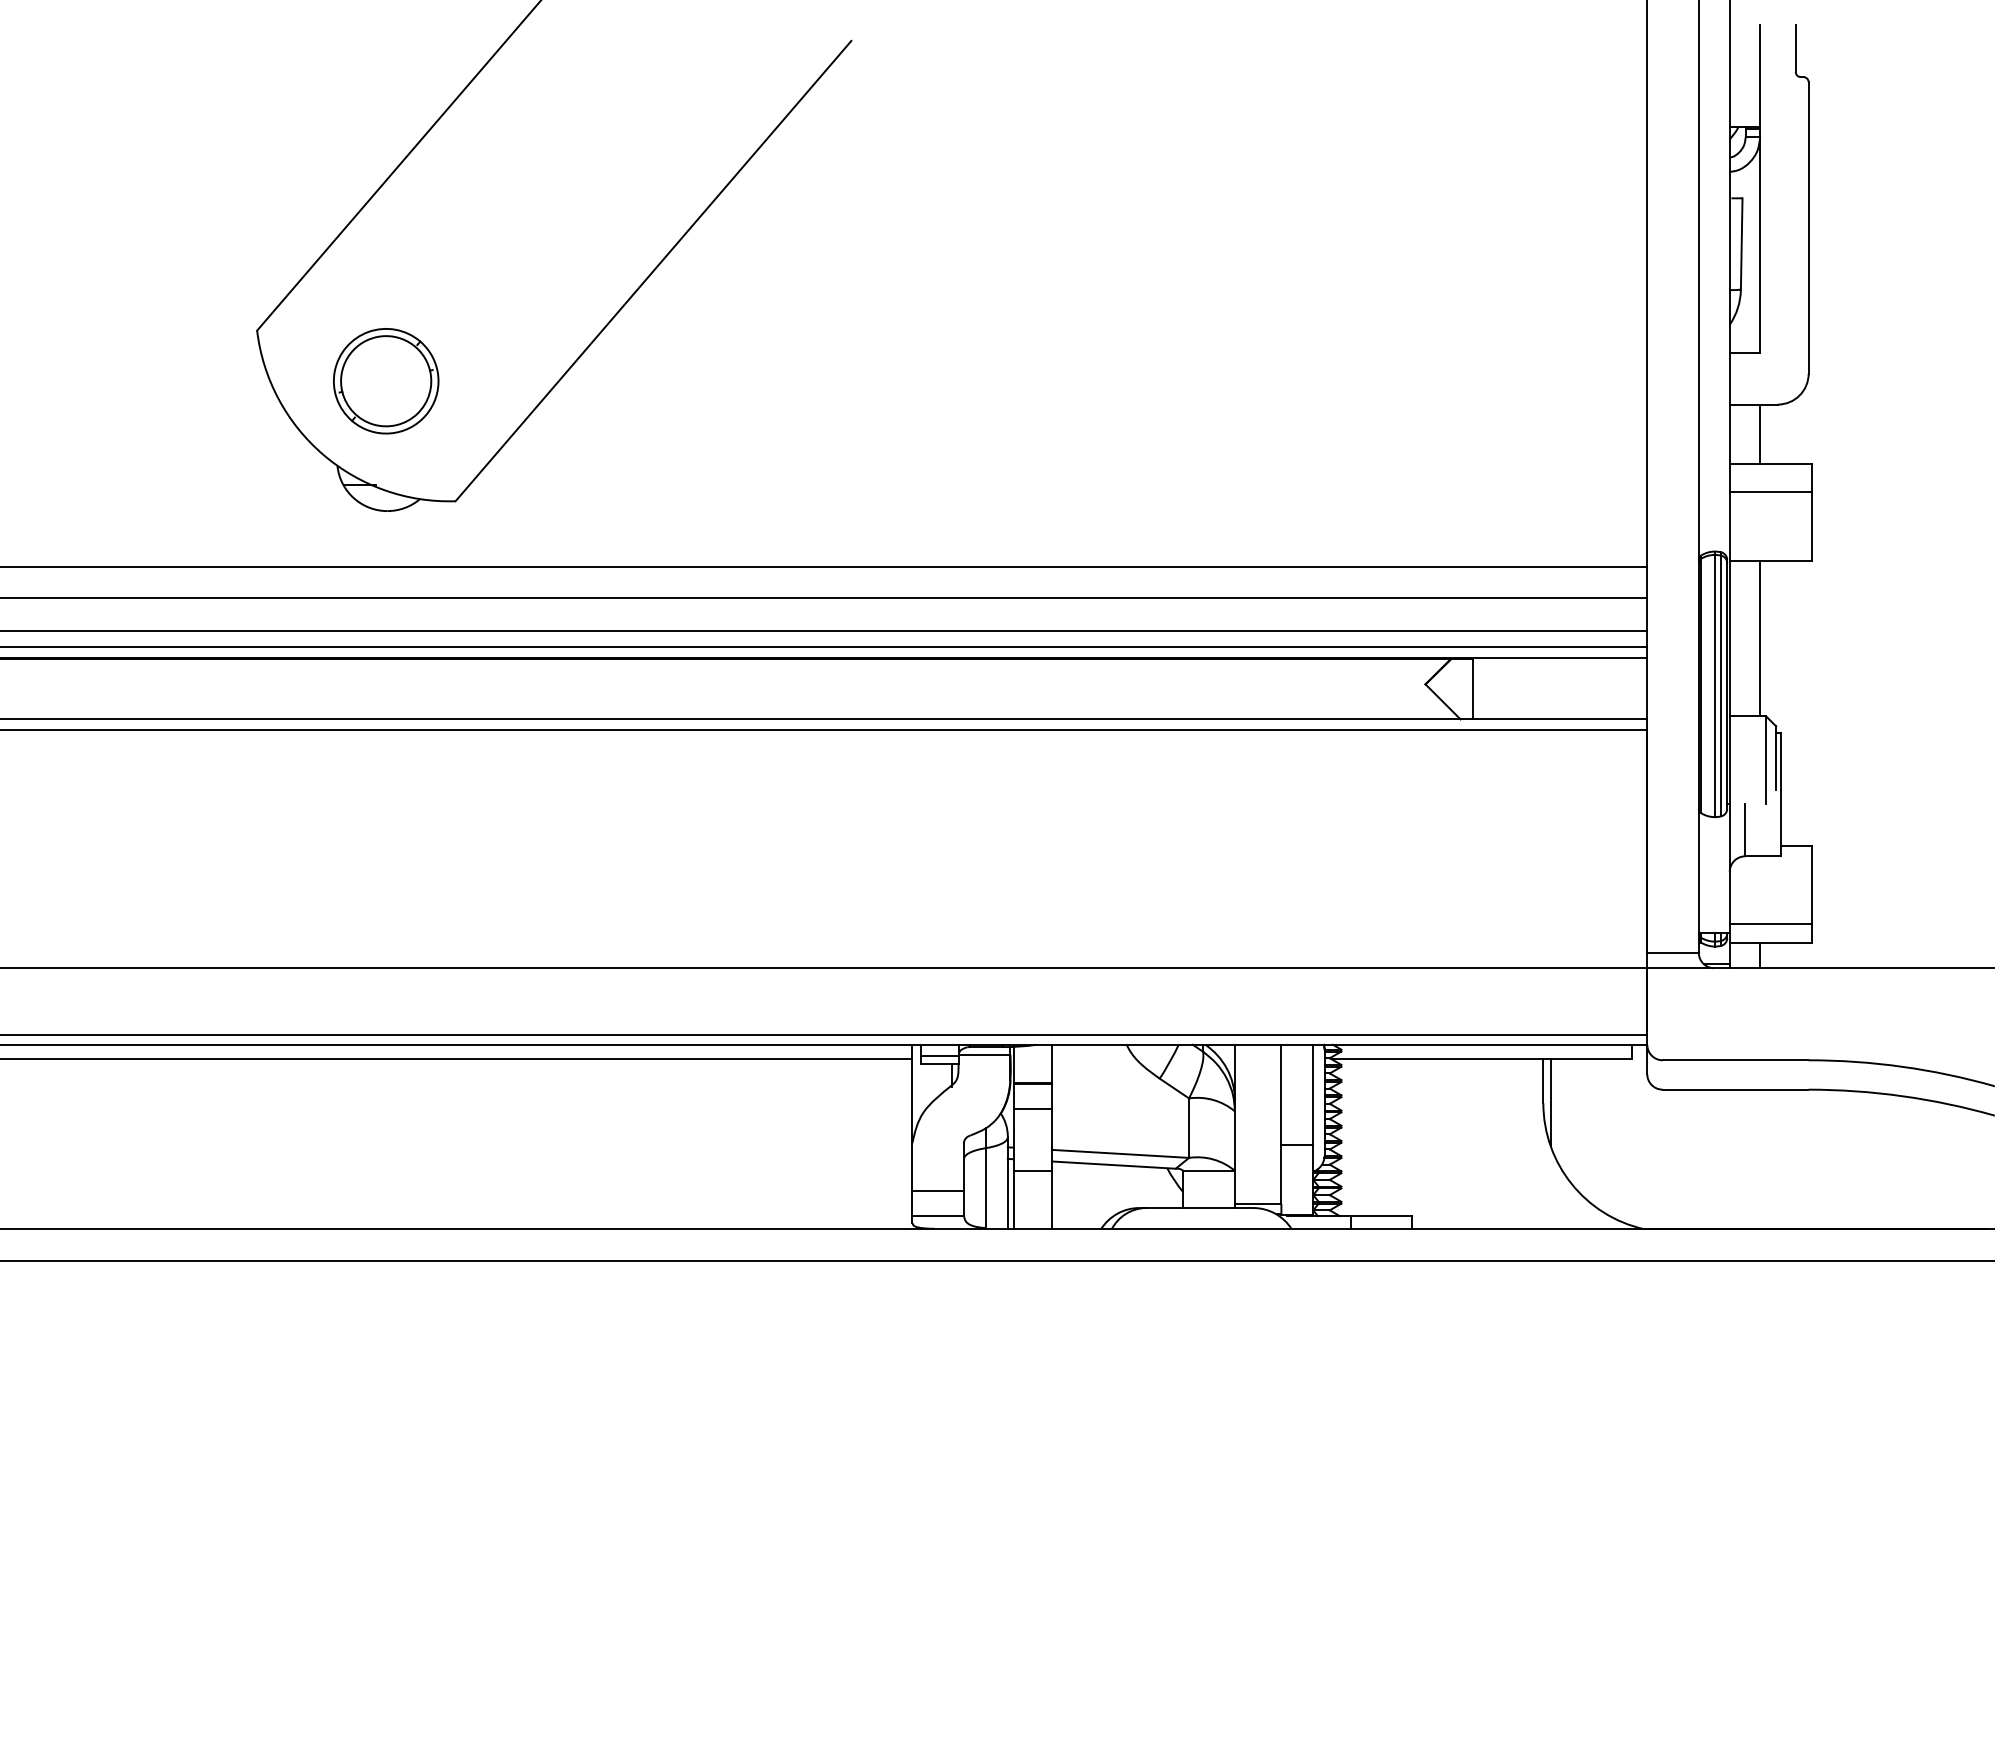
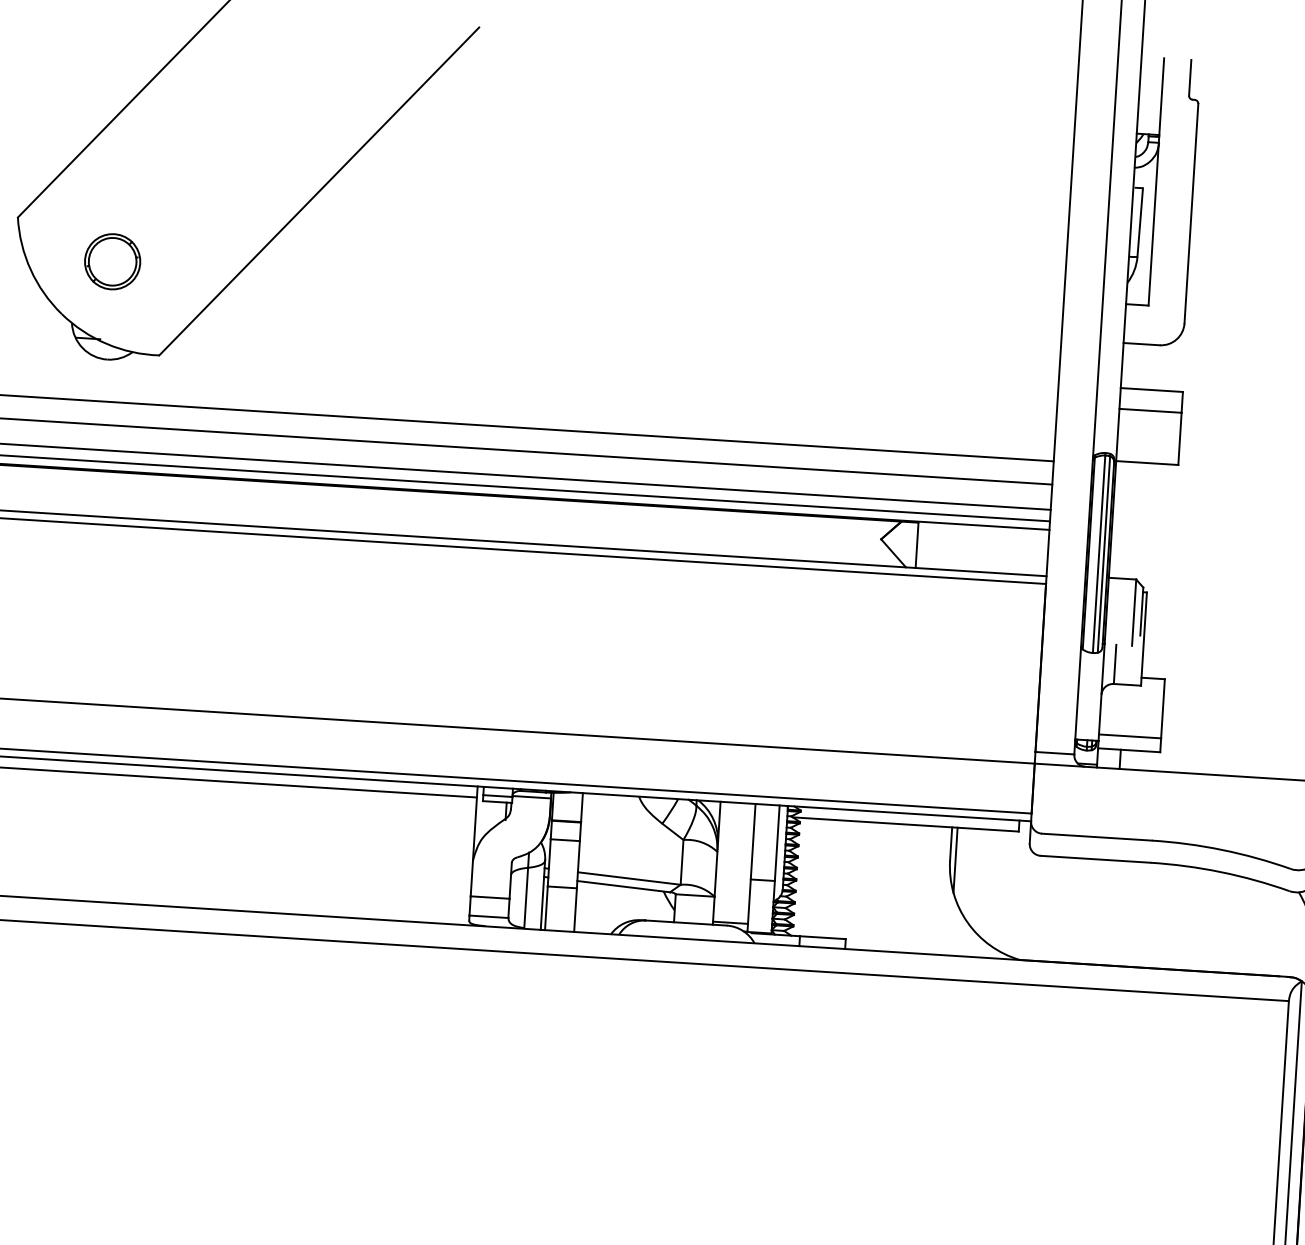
part: (385, 381) -> (112, 261), size x0.7
line: (1759, 434) -> (1144, 366), removed
line: (1759, 638) -> (1134, 520), removed

